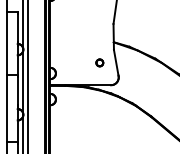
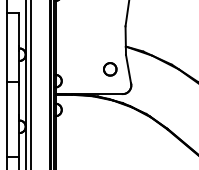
part: (99, 62) -> (110, 68), size x1.67

